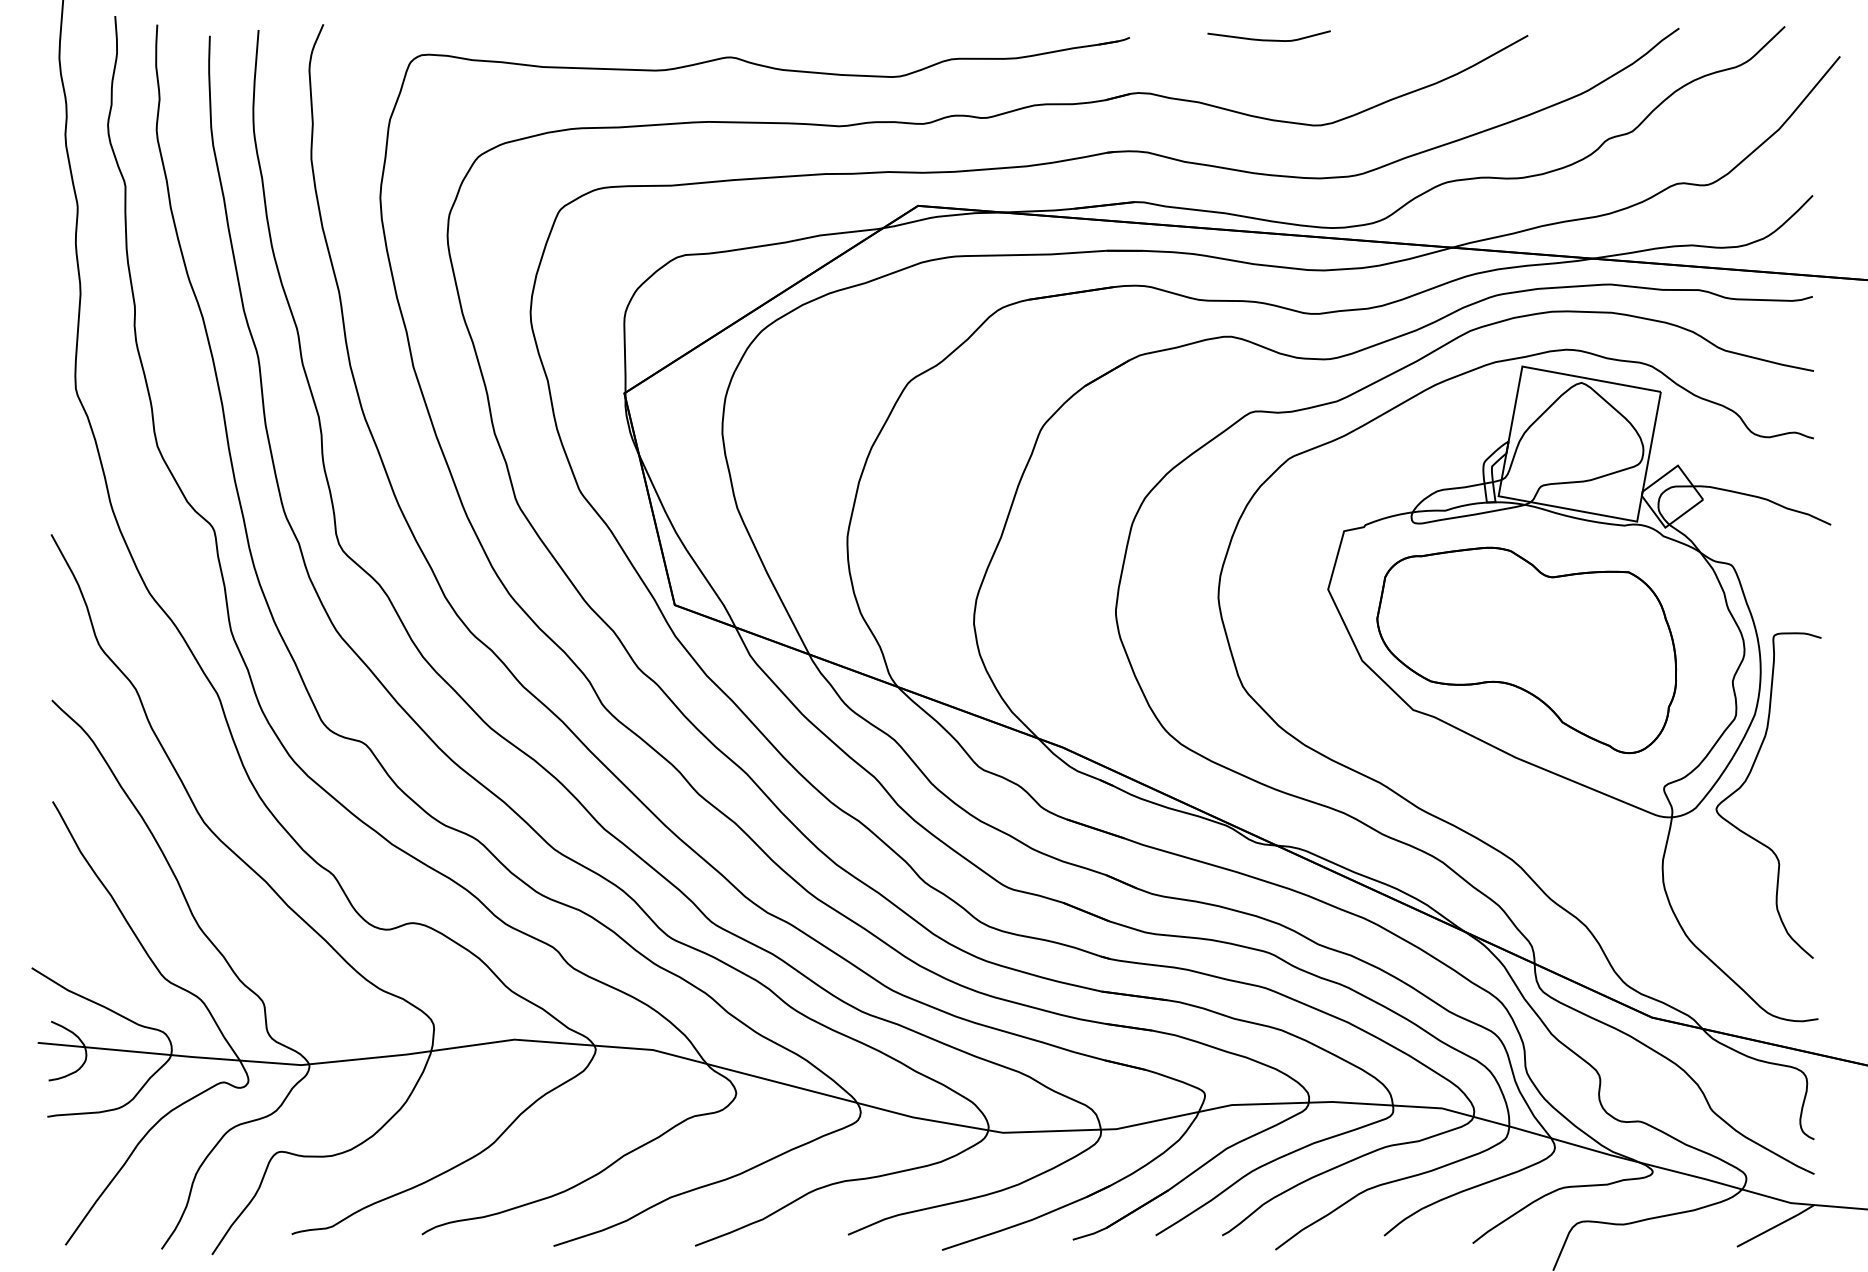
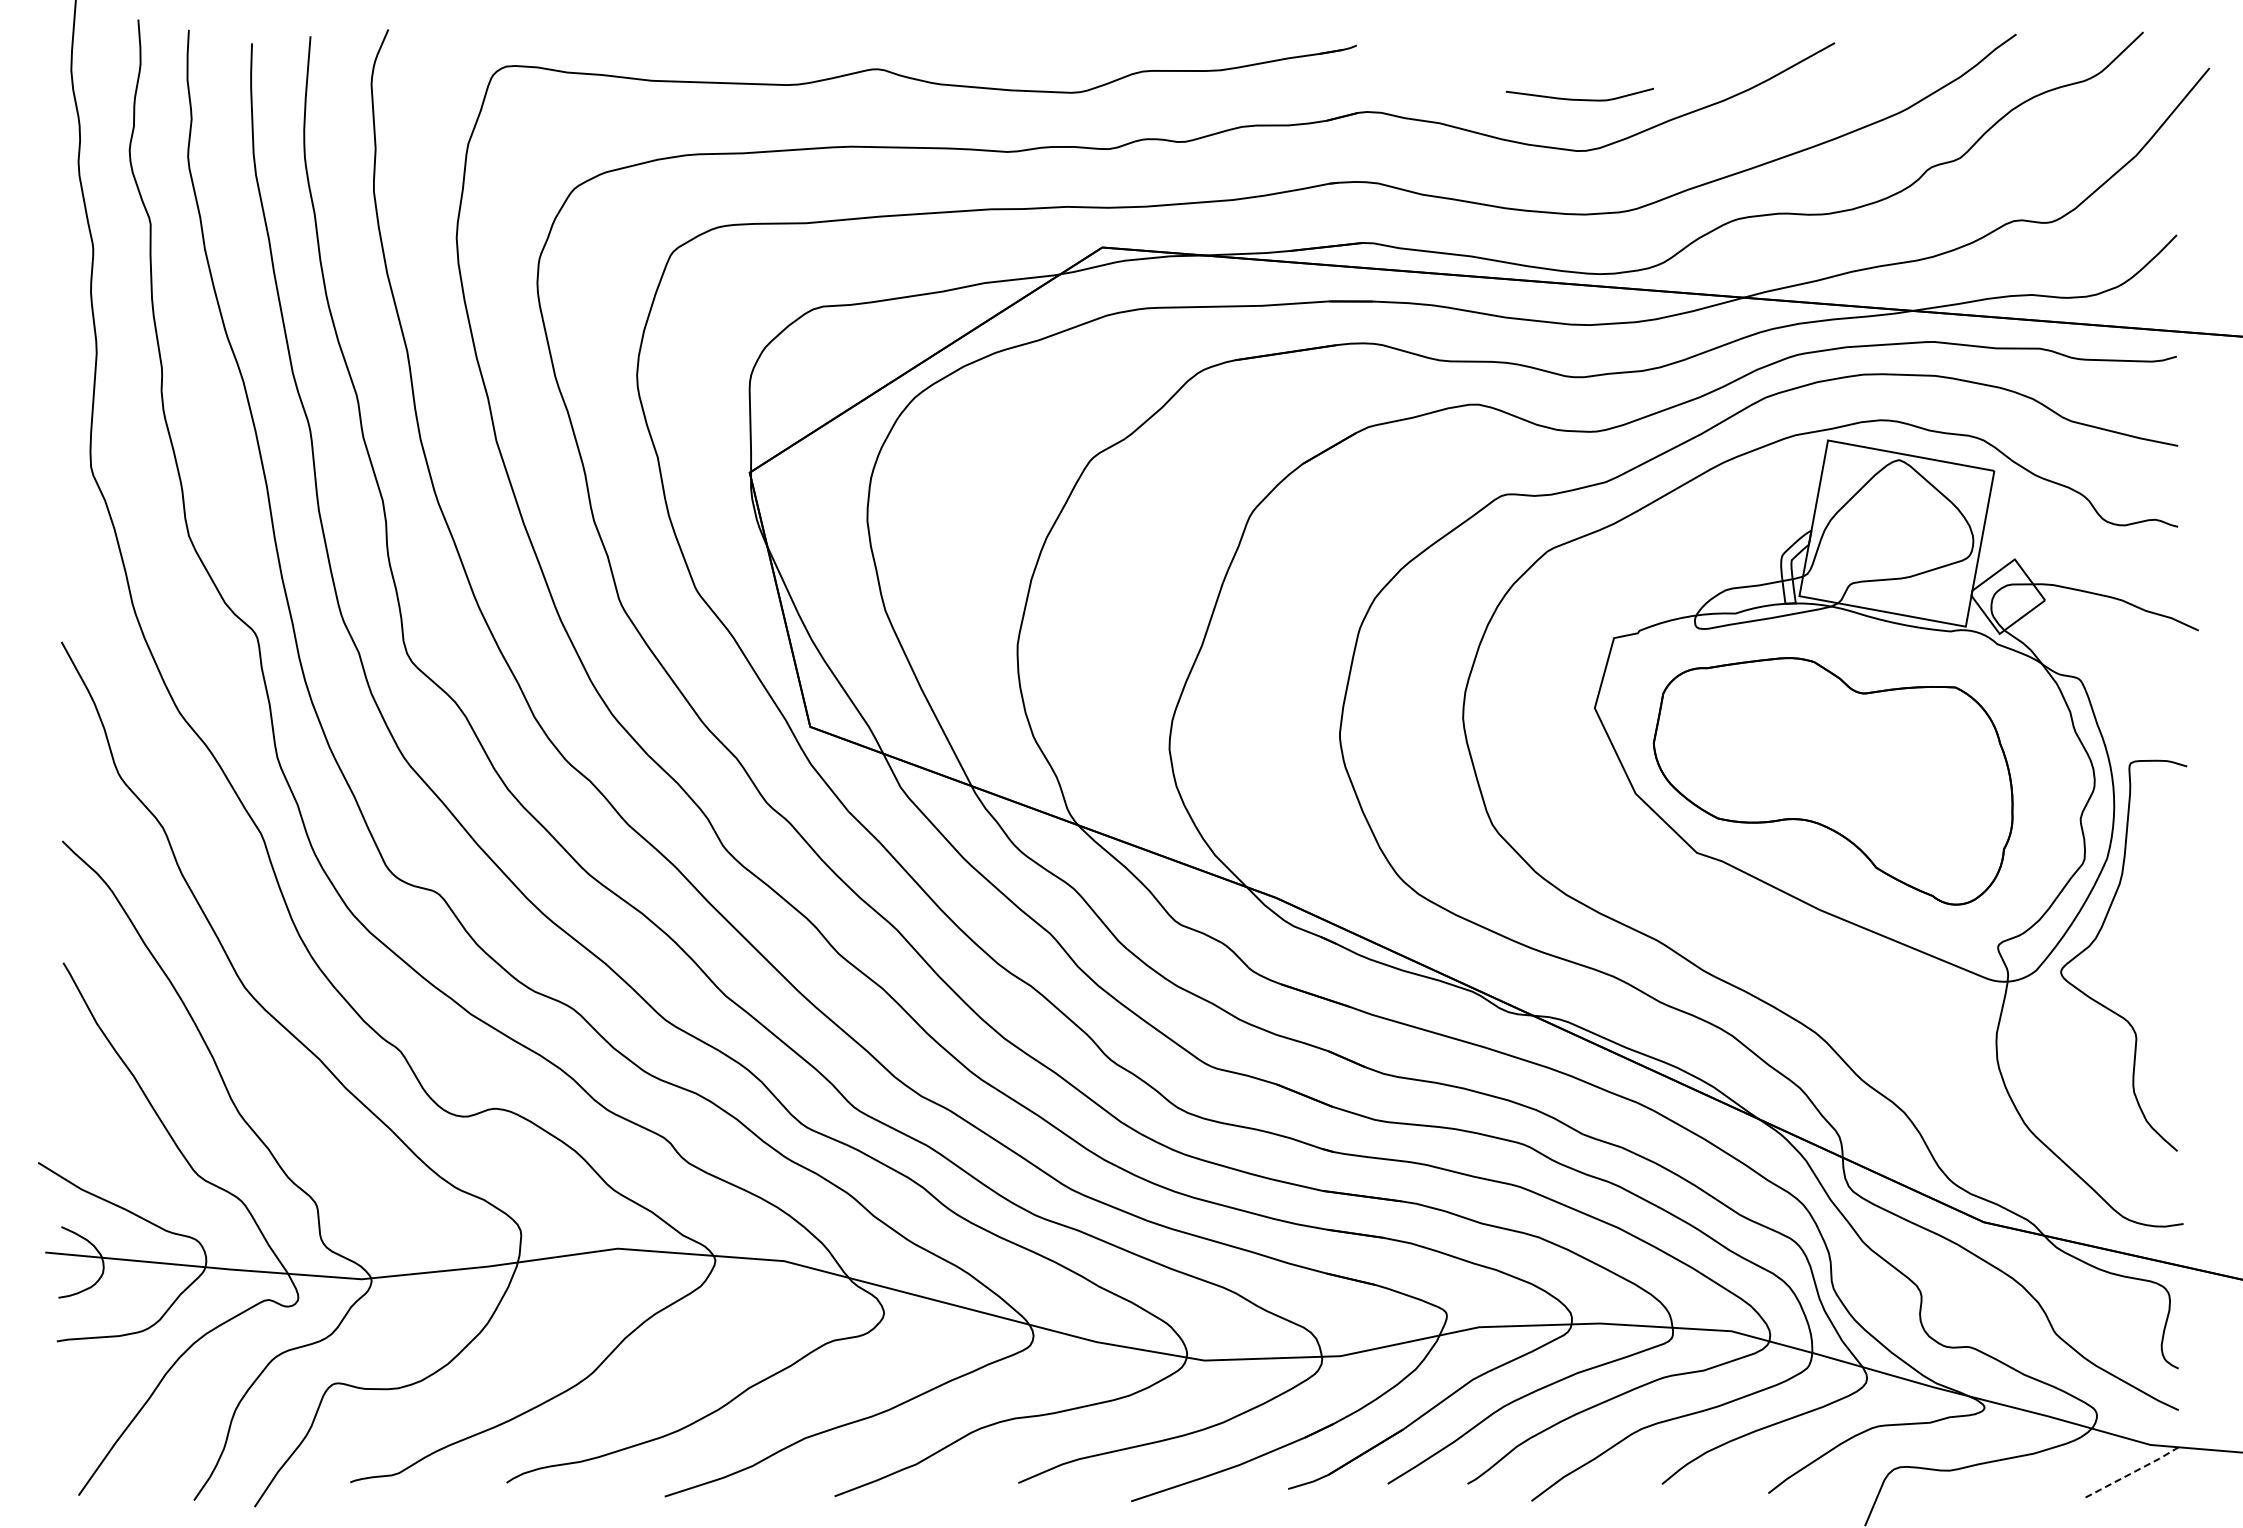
curve: (1268, 40) -> (1579, 99), moved
line: (1776, 1226) -> (2133, 1472), solid -> dashed

